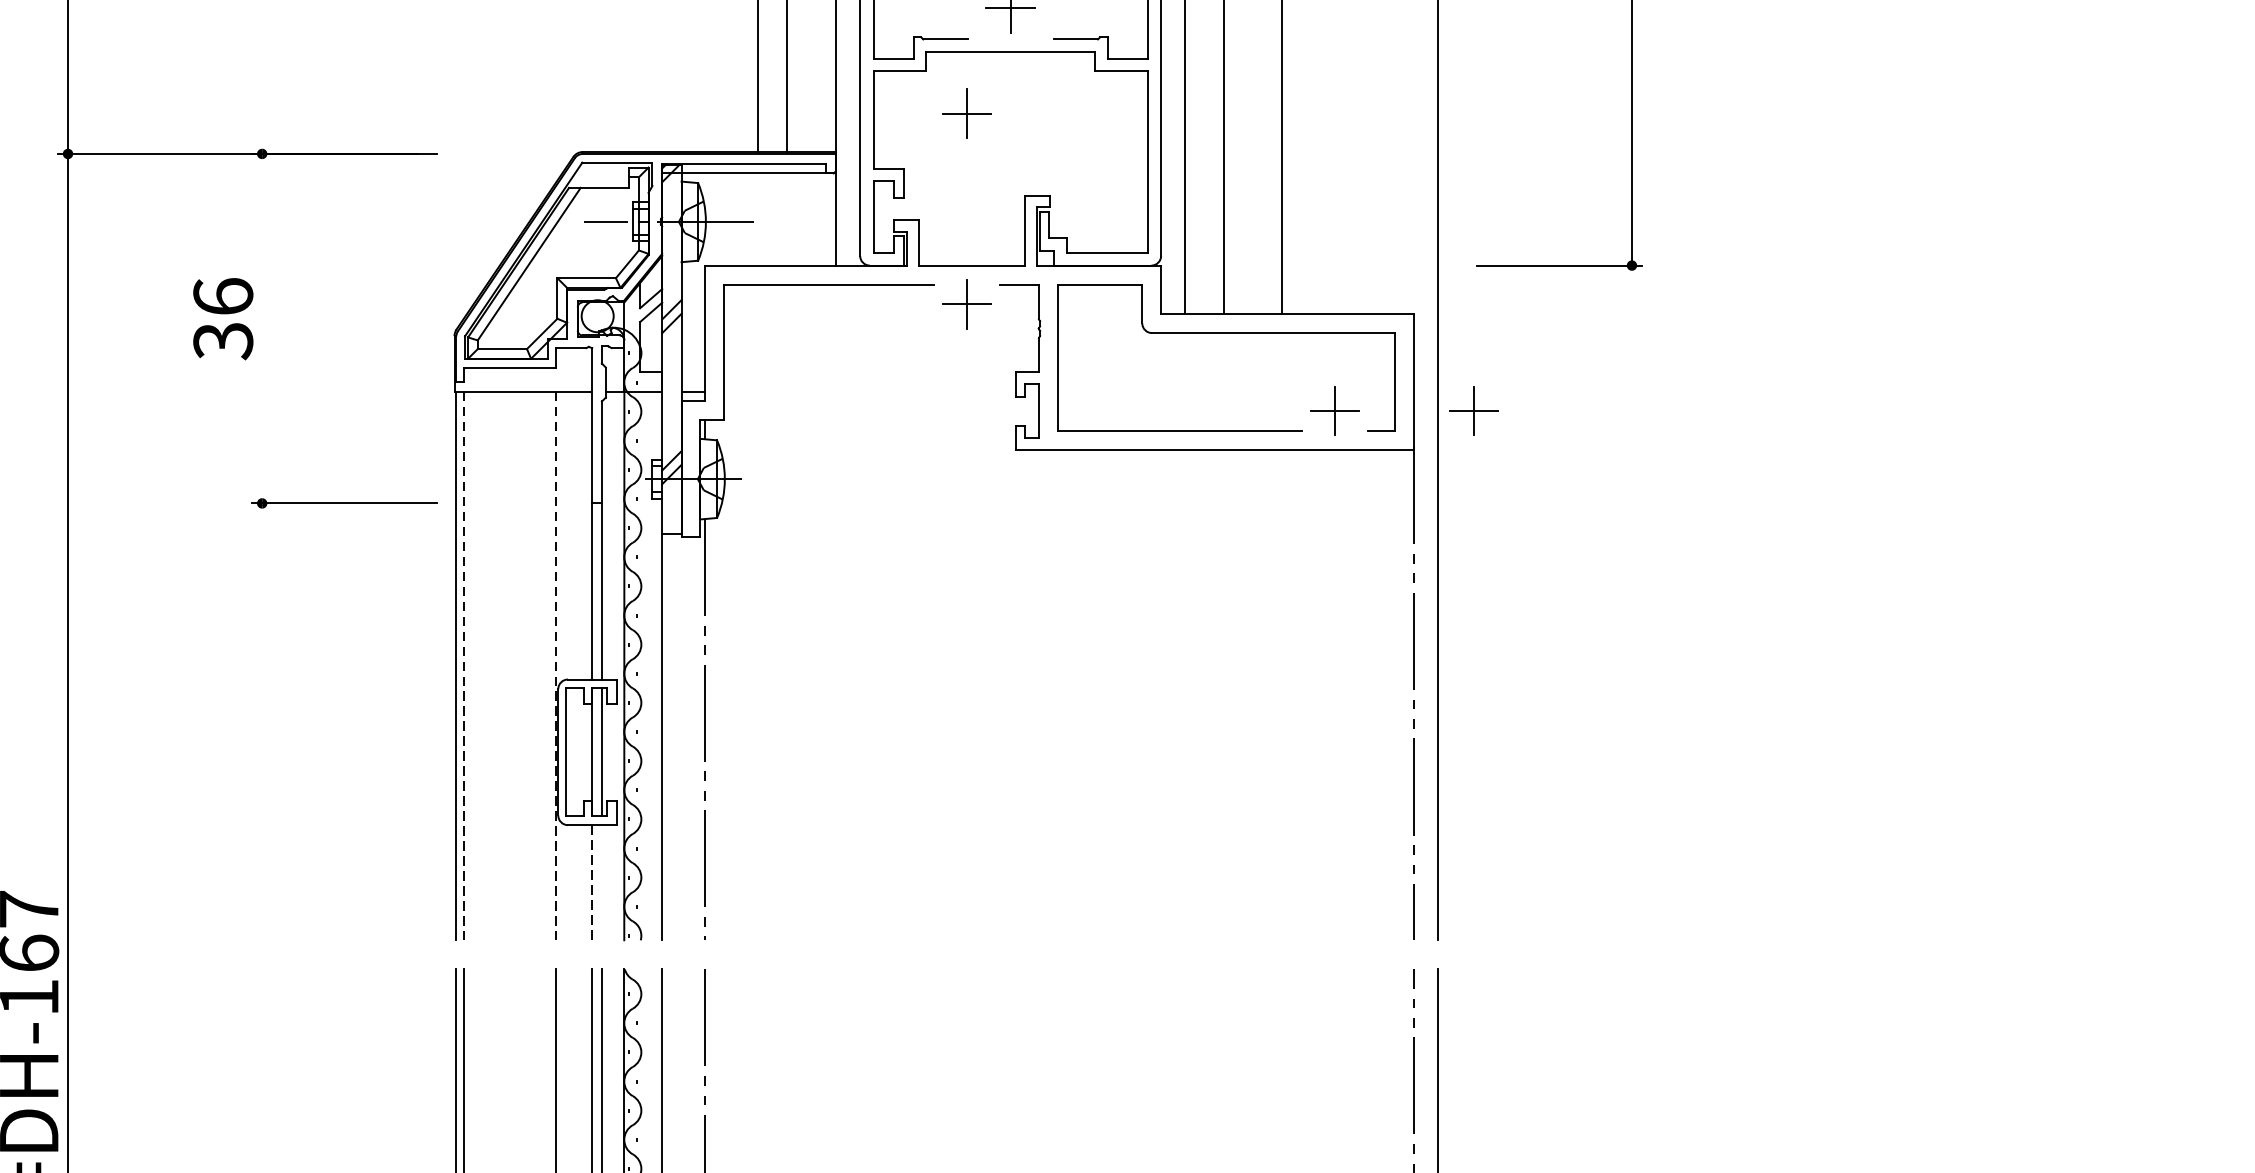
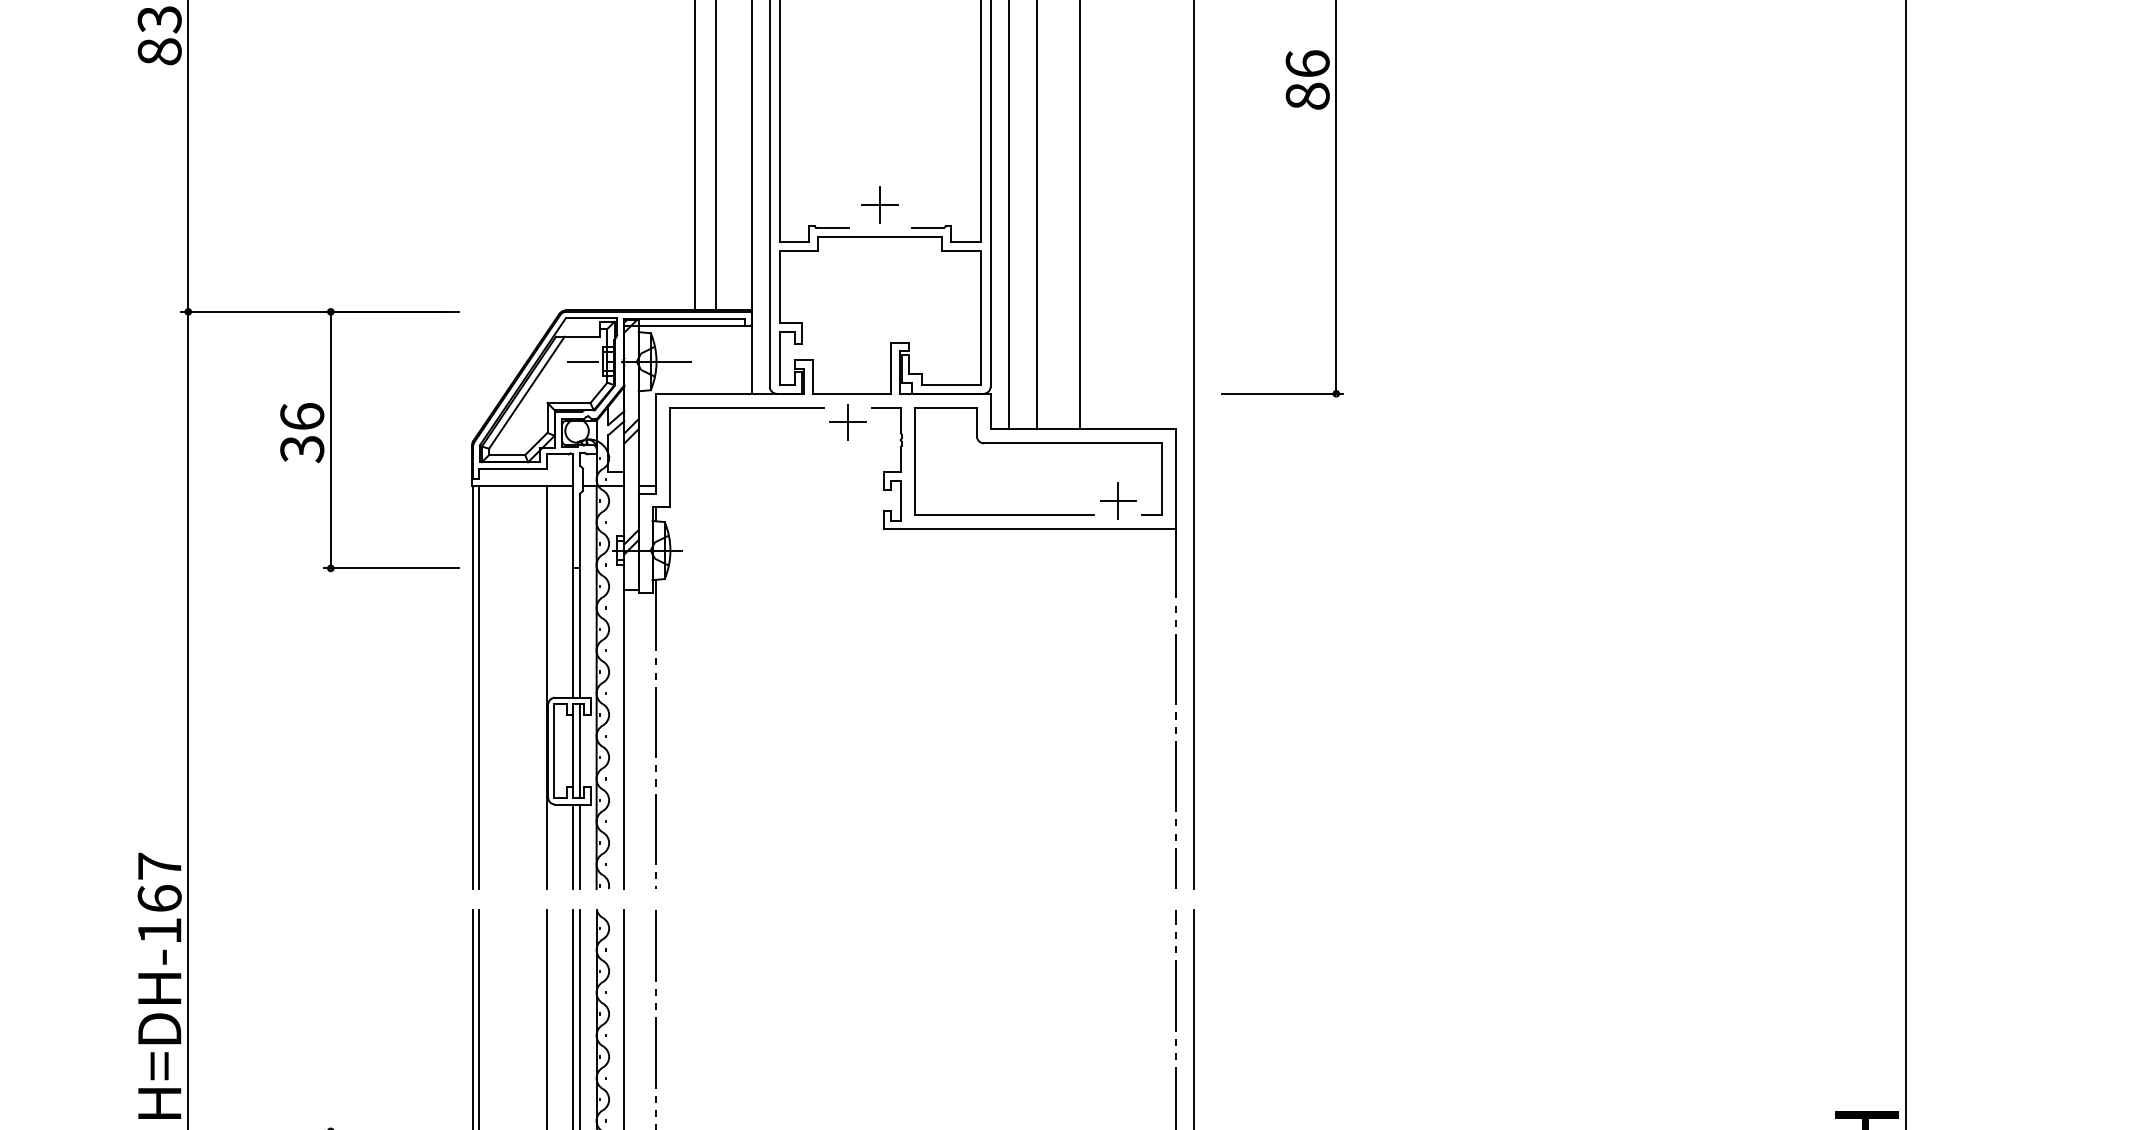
part: (966, 113) -> (847, 282), removed
line: (261, 327) -> (330, 439), added
part: (1474, 410) -> (1220, 500), removed
line: (464, 667) -> (479, 688), dashed -> solid
line: (556, 667) -> (546, 688), dashed -> solid
line: (602, 882) -> (580, 846), added
line: (592, 883) -> (573, 847), dashed -> solid

